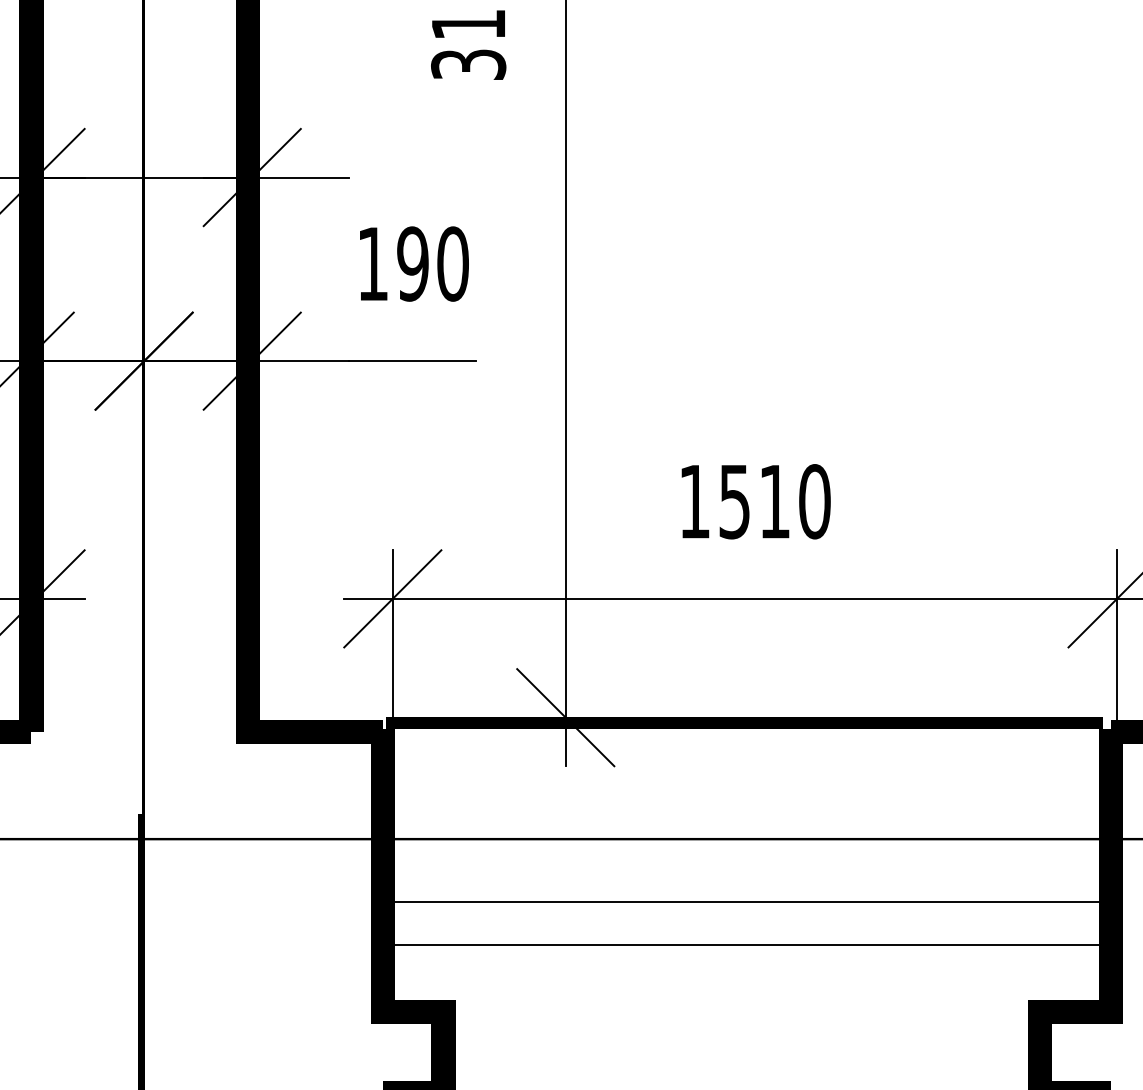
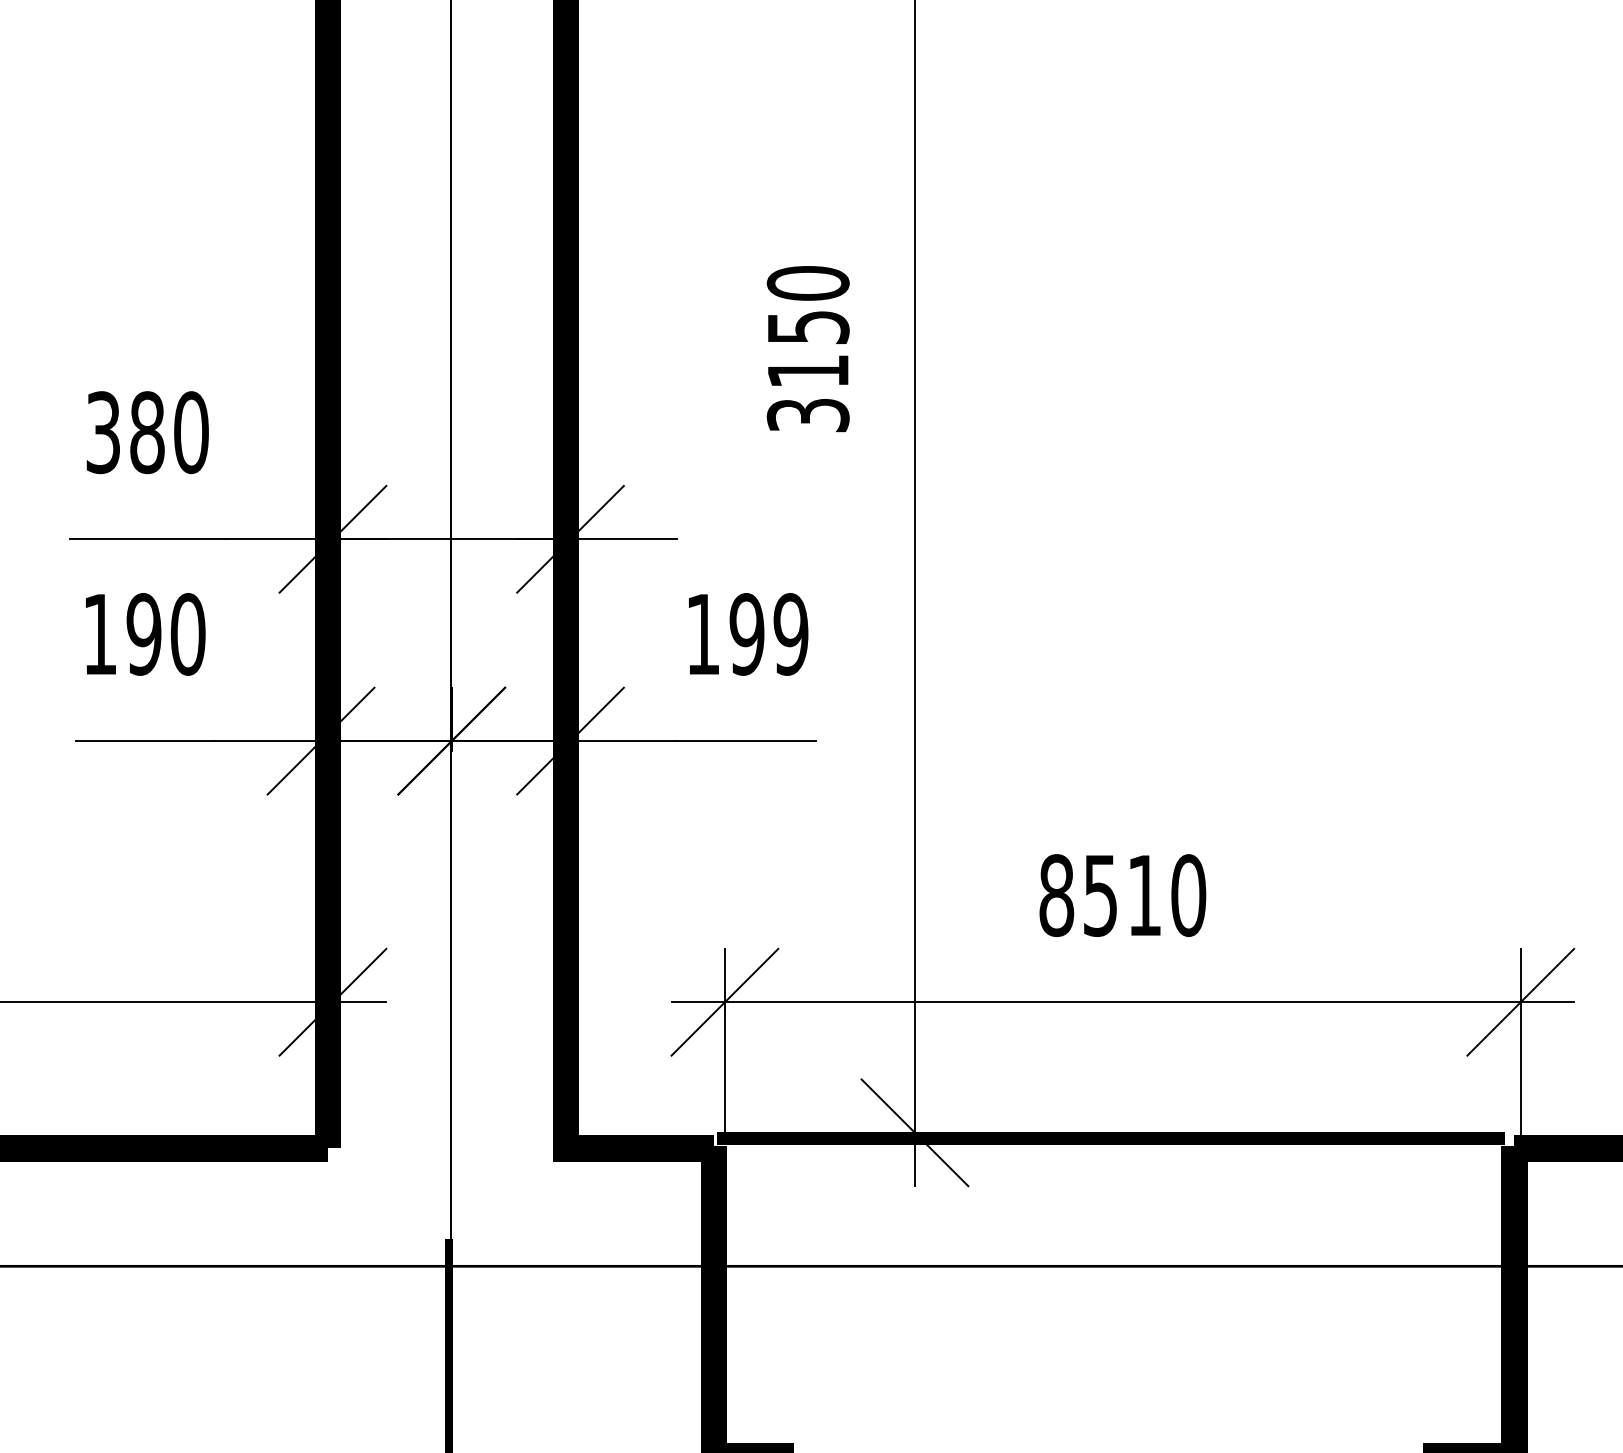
text: (452, 264) -> (790, 634), 190 -> 199
text: (694, 501) -> (1056, 895), 1510 -> 8510
line: (747, 902) -> (1114, 1335), removed
line: (752, 944) -> (1120, 1382), removed

